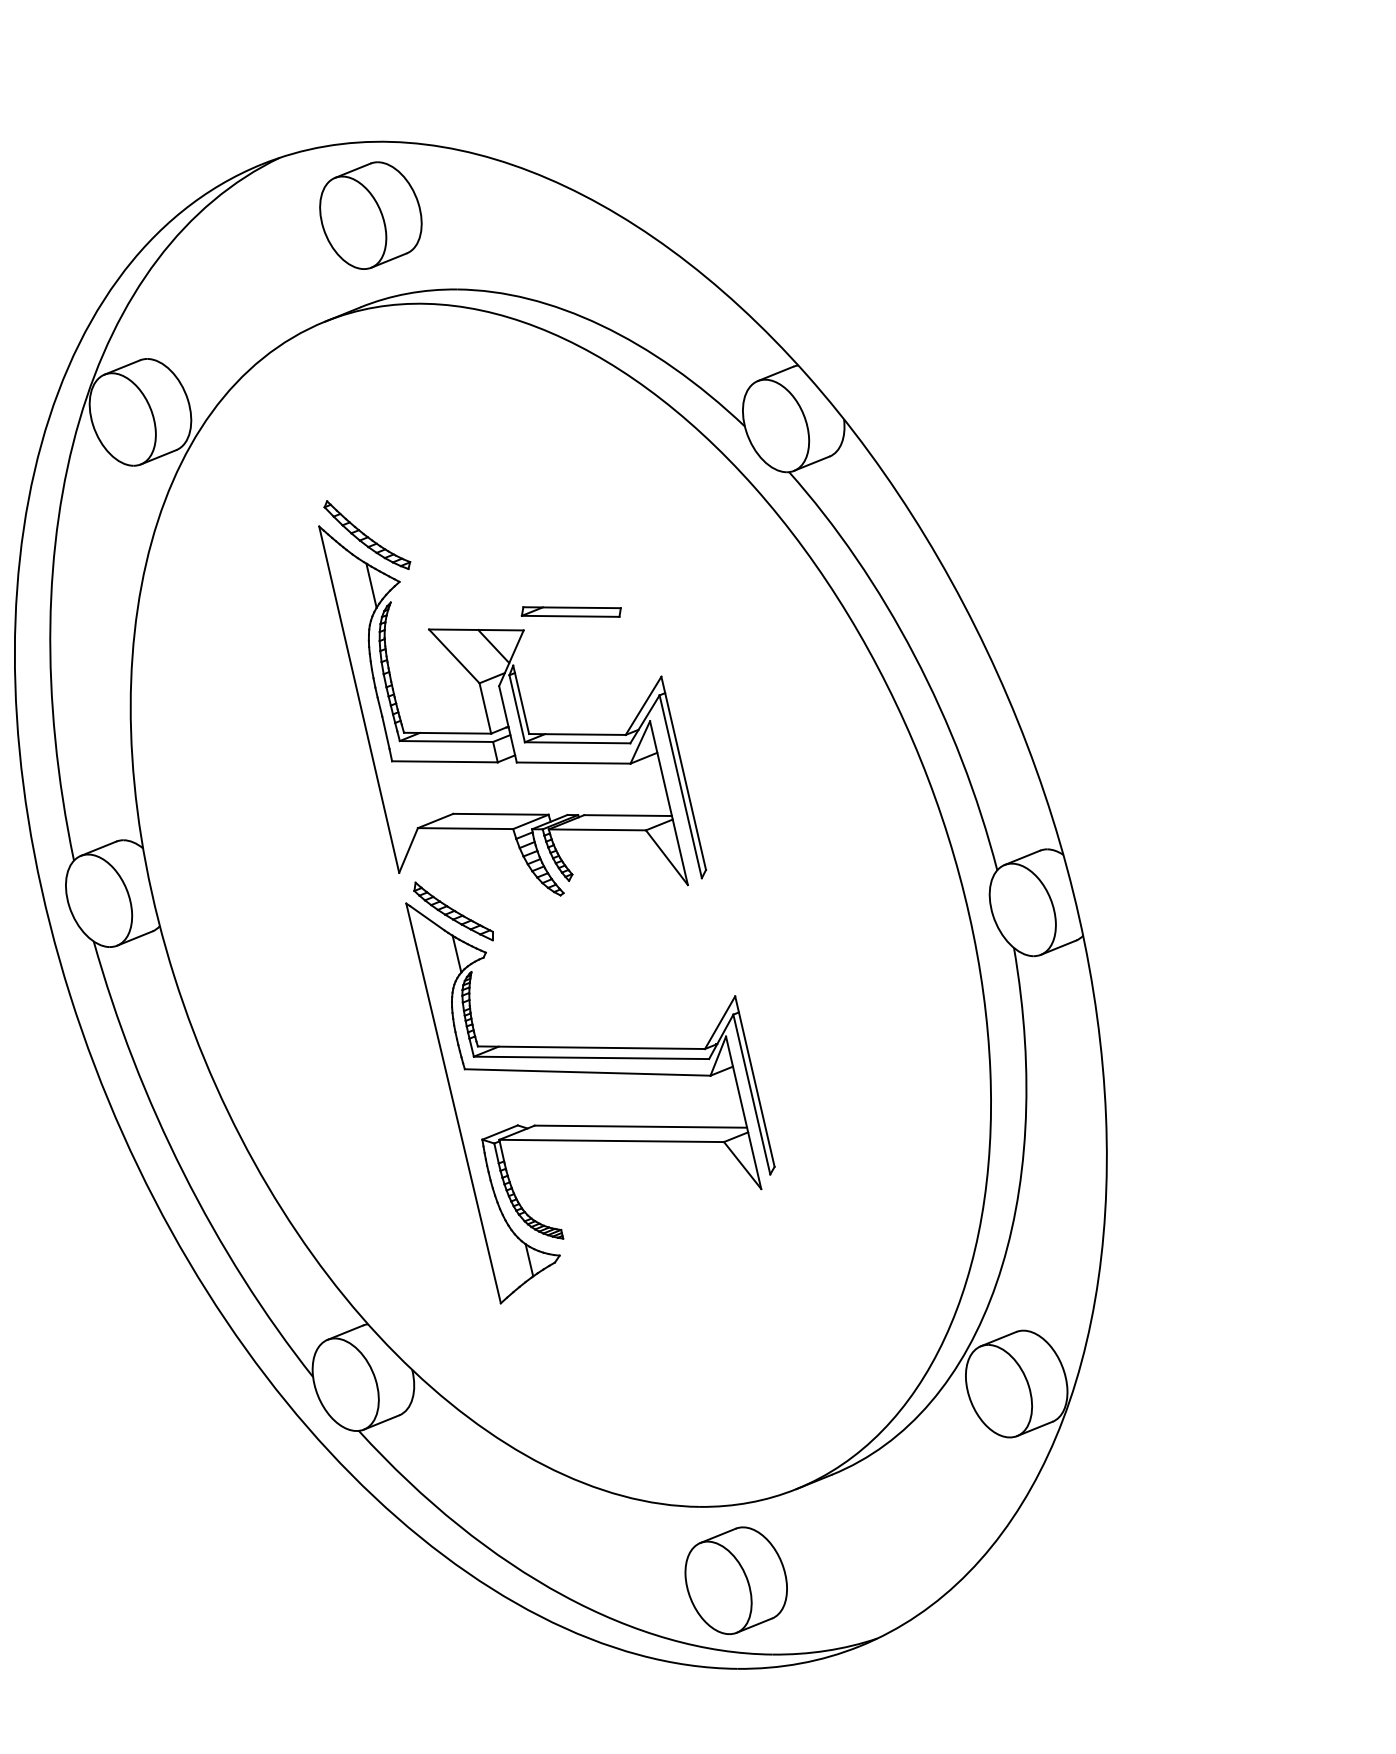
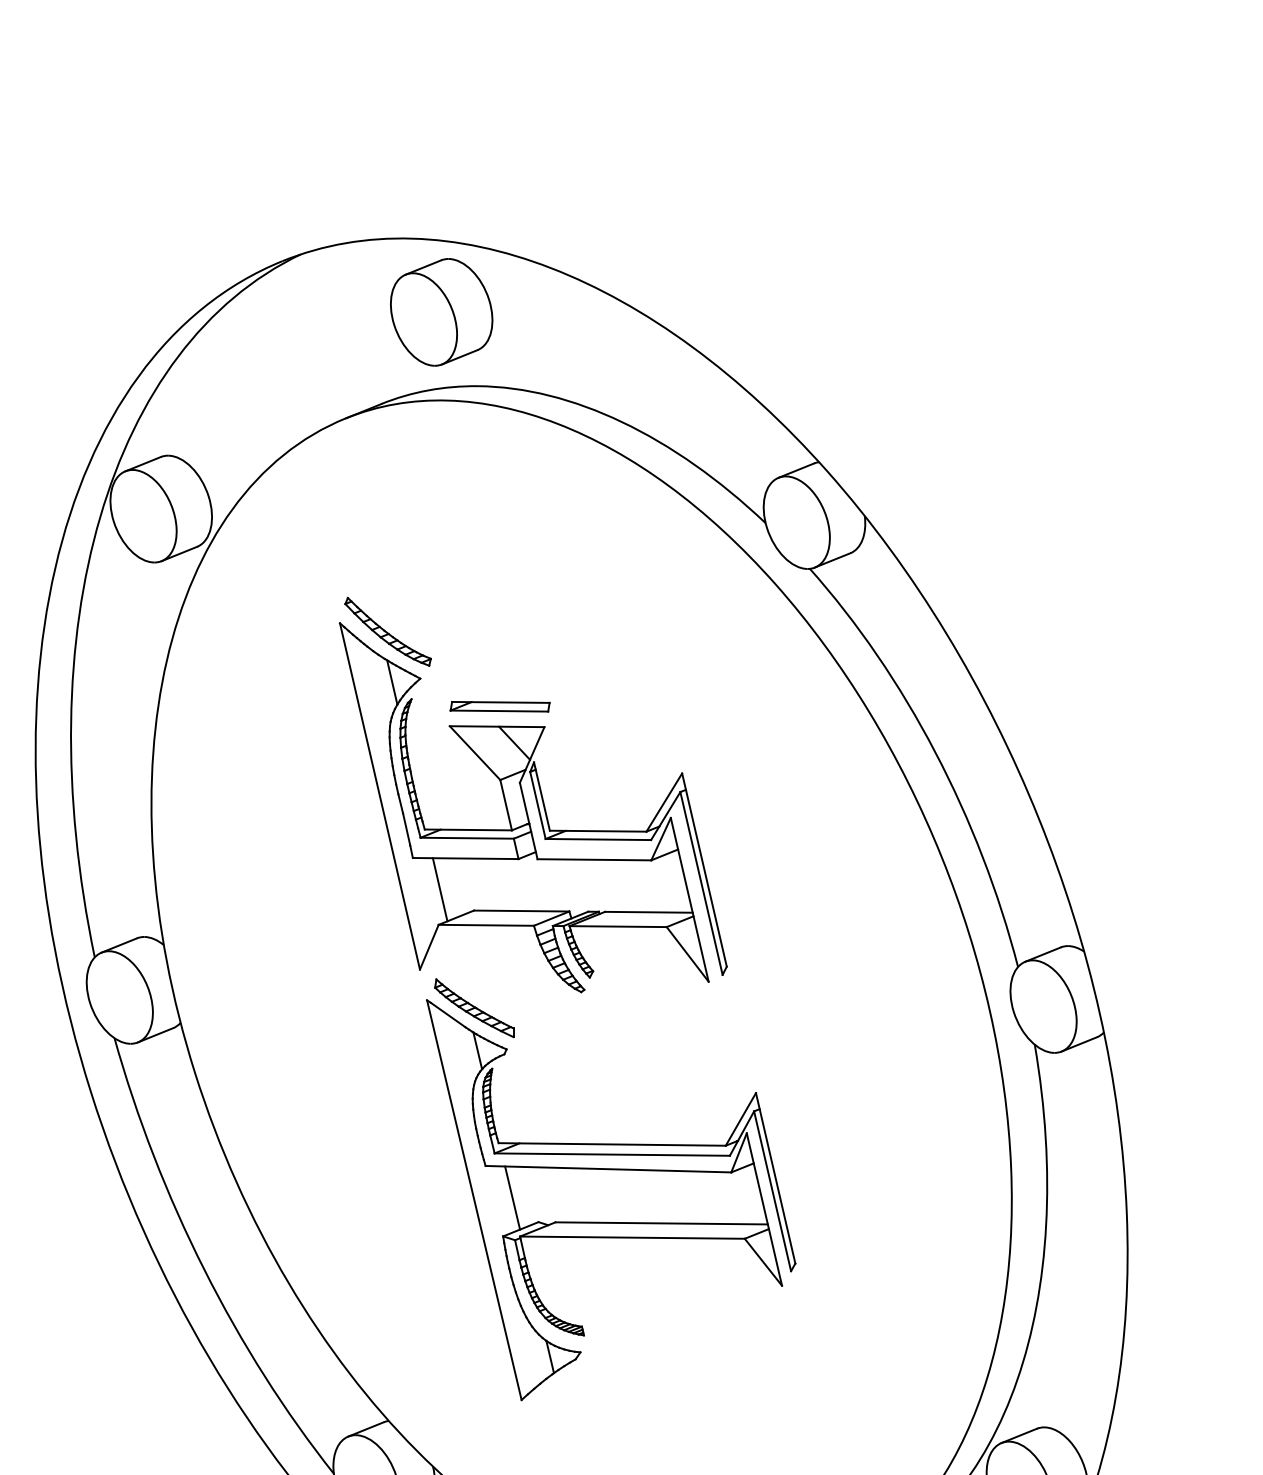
part: (370, 215) -> (441, 312), moved
part: (570, 611) -> (499, 706), moved
line: (419, 792) -> (440, 889), added
line: (491, 1100) -> (512, 1197), added

